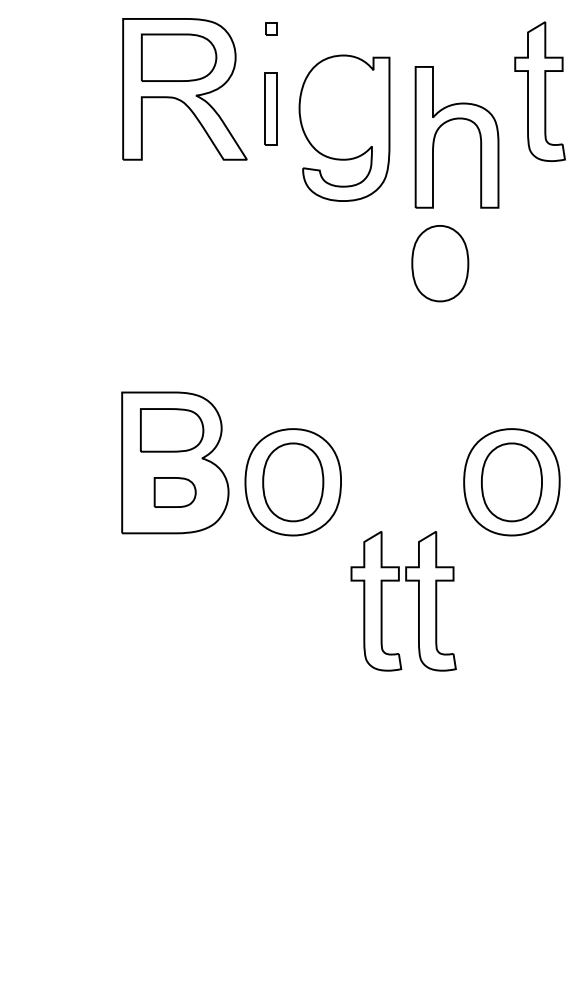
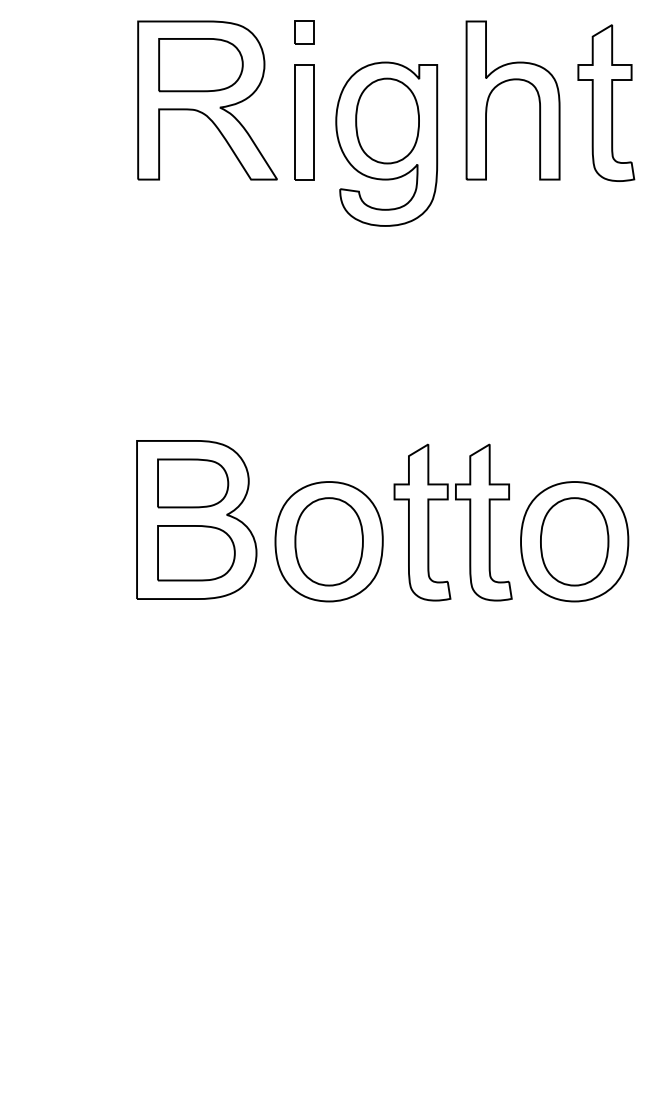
part: (271, 28) -> (304, 32), size x1.67
part: (271, 108) -> (304, 122), size x1.43
part: (453, 120) -> (509, 81), moved
part: (440, 263) -> (387, 120), moved
part: (175, 492) -> (196, 553), size x1.67
part: (418, 601) -> (469, 522), moved

